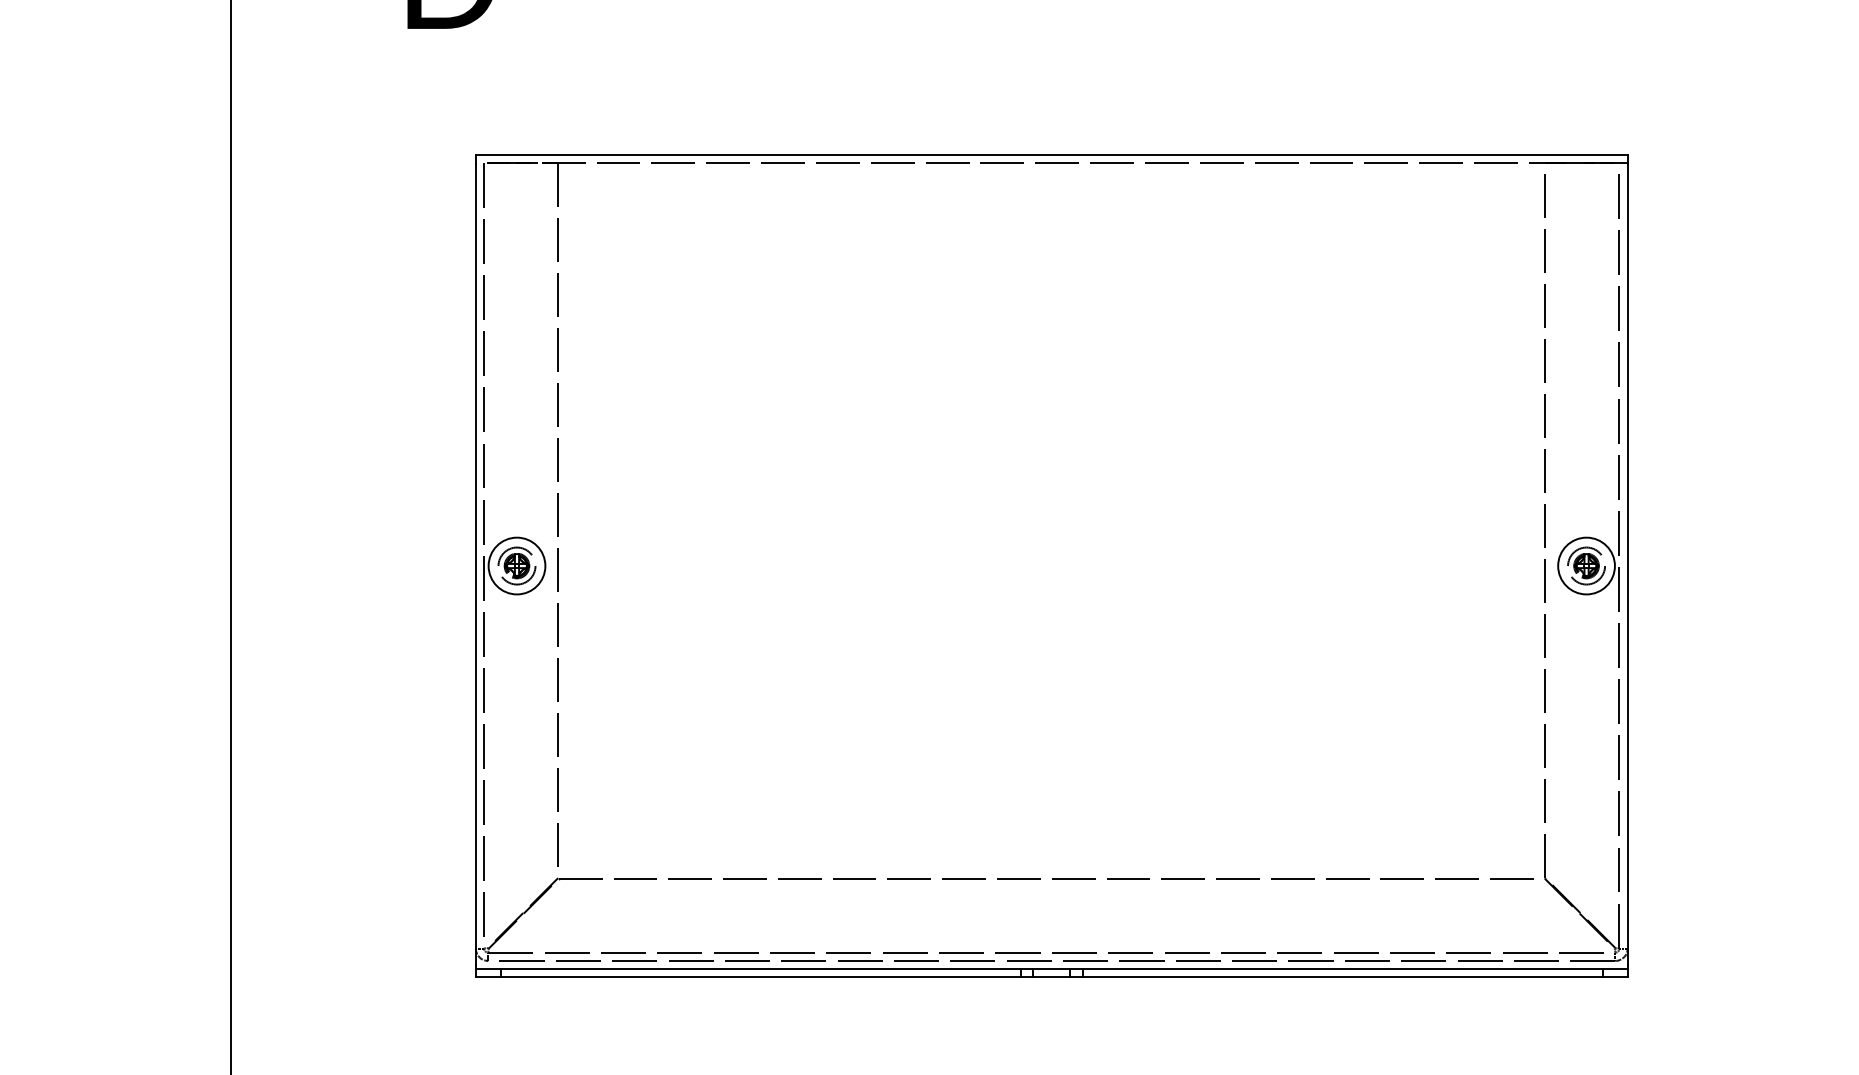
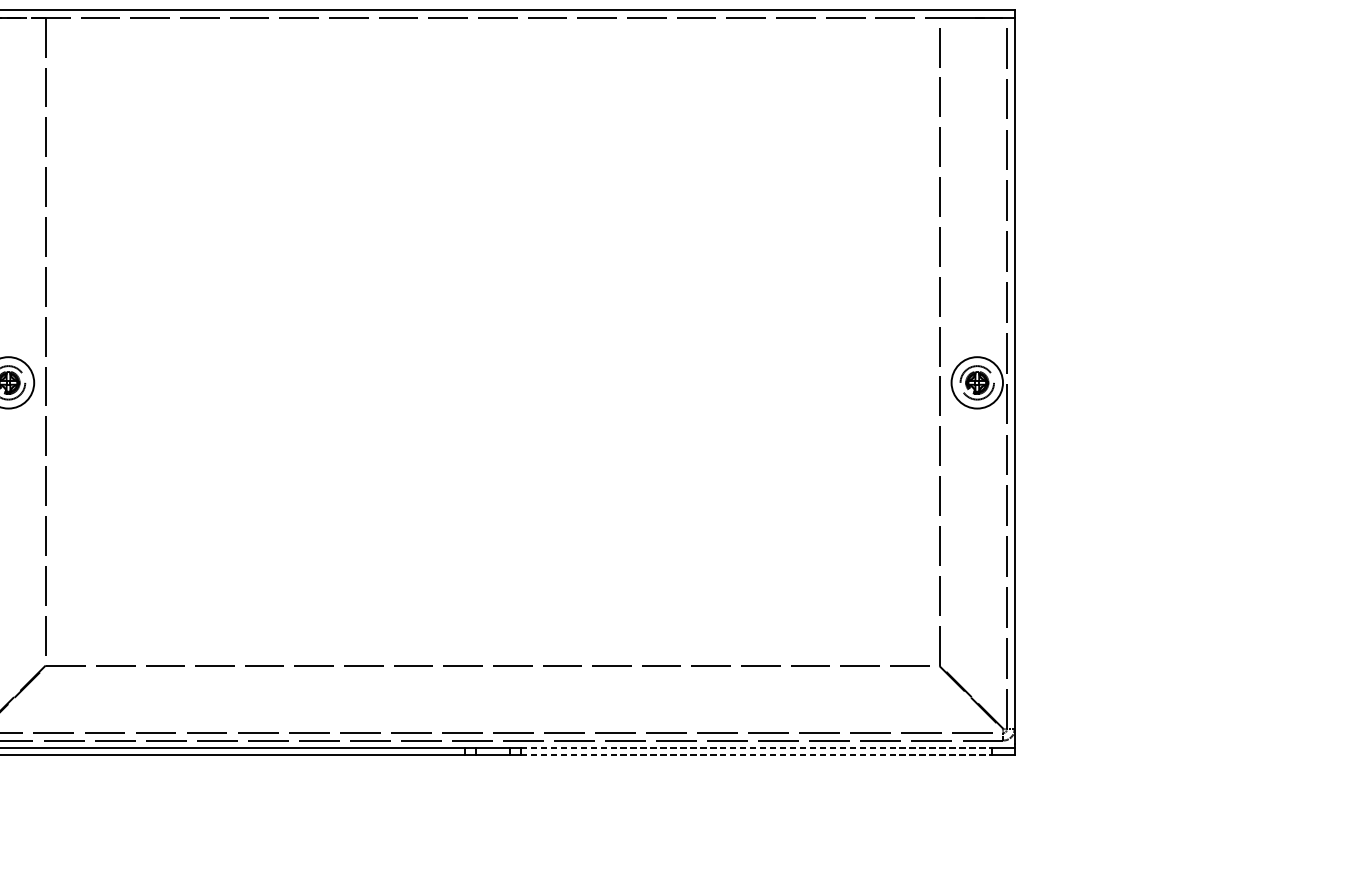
line: (1343, 969) -> (757, 748), solid -> dashed
line: (1343, 977) -> (757, 755), solid -> dashed

